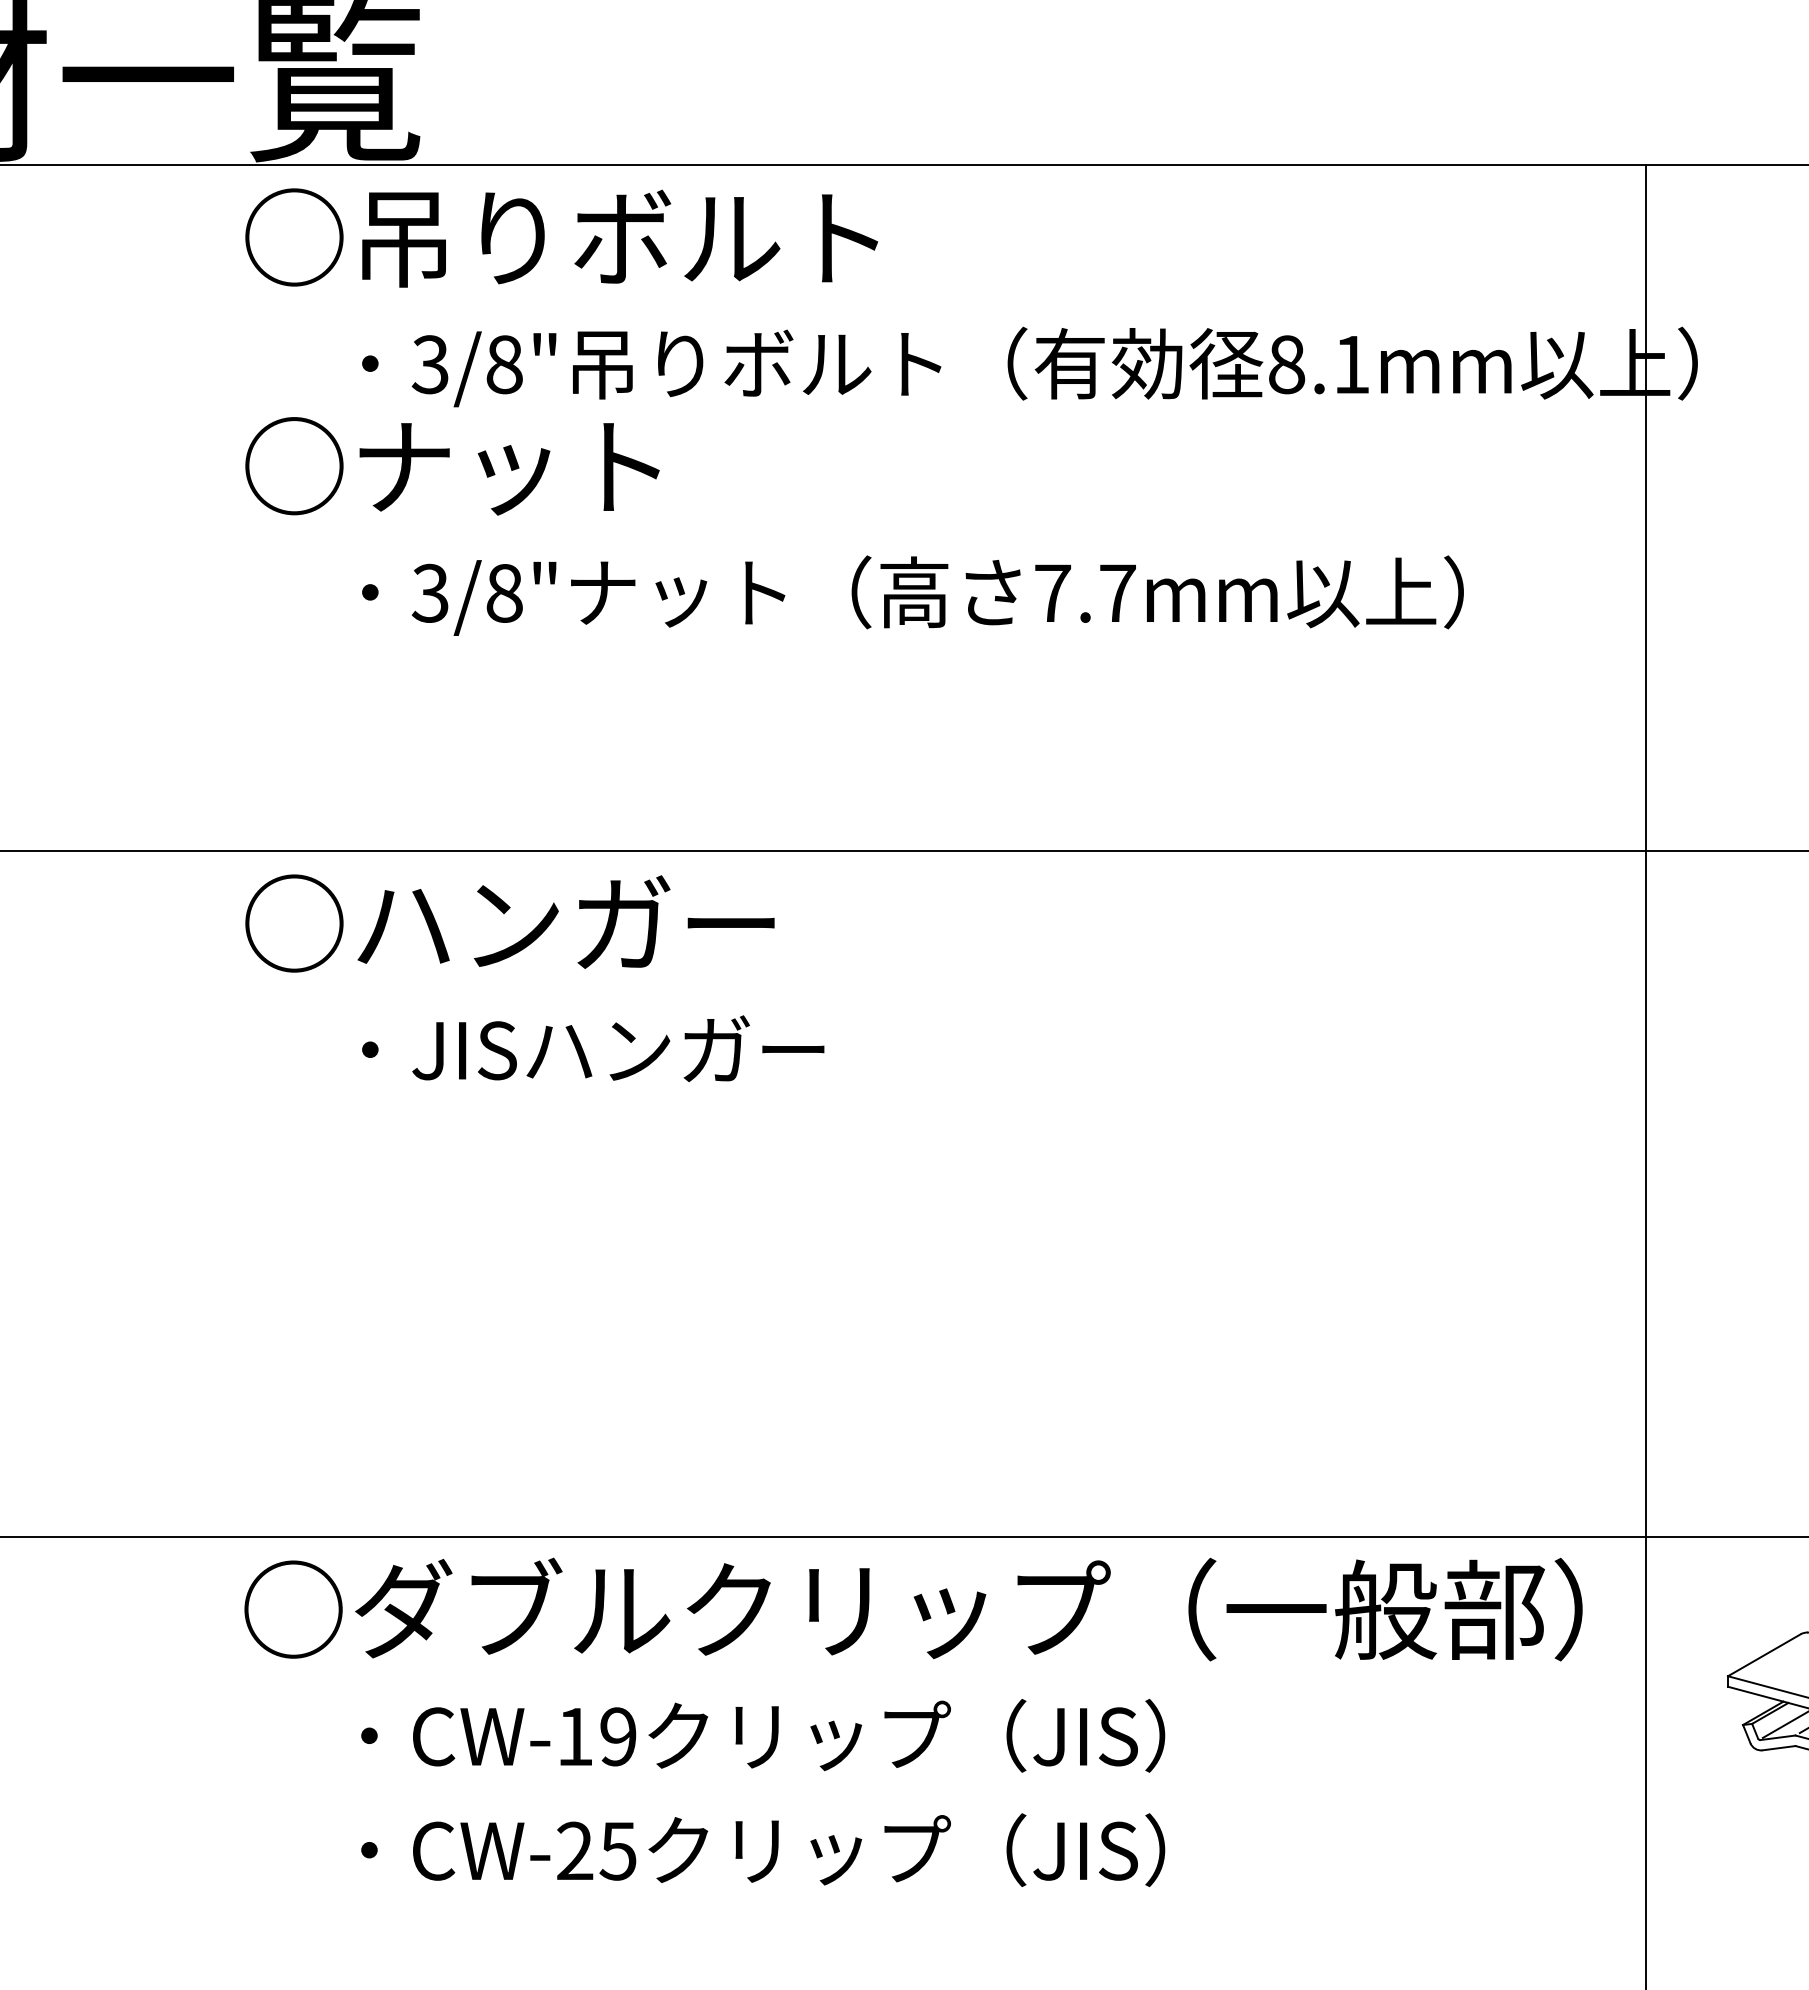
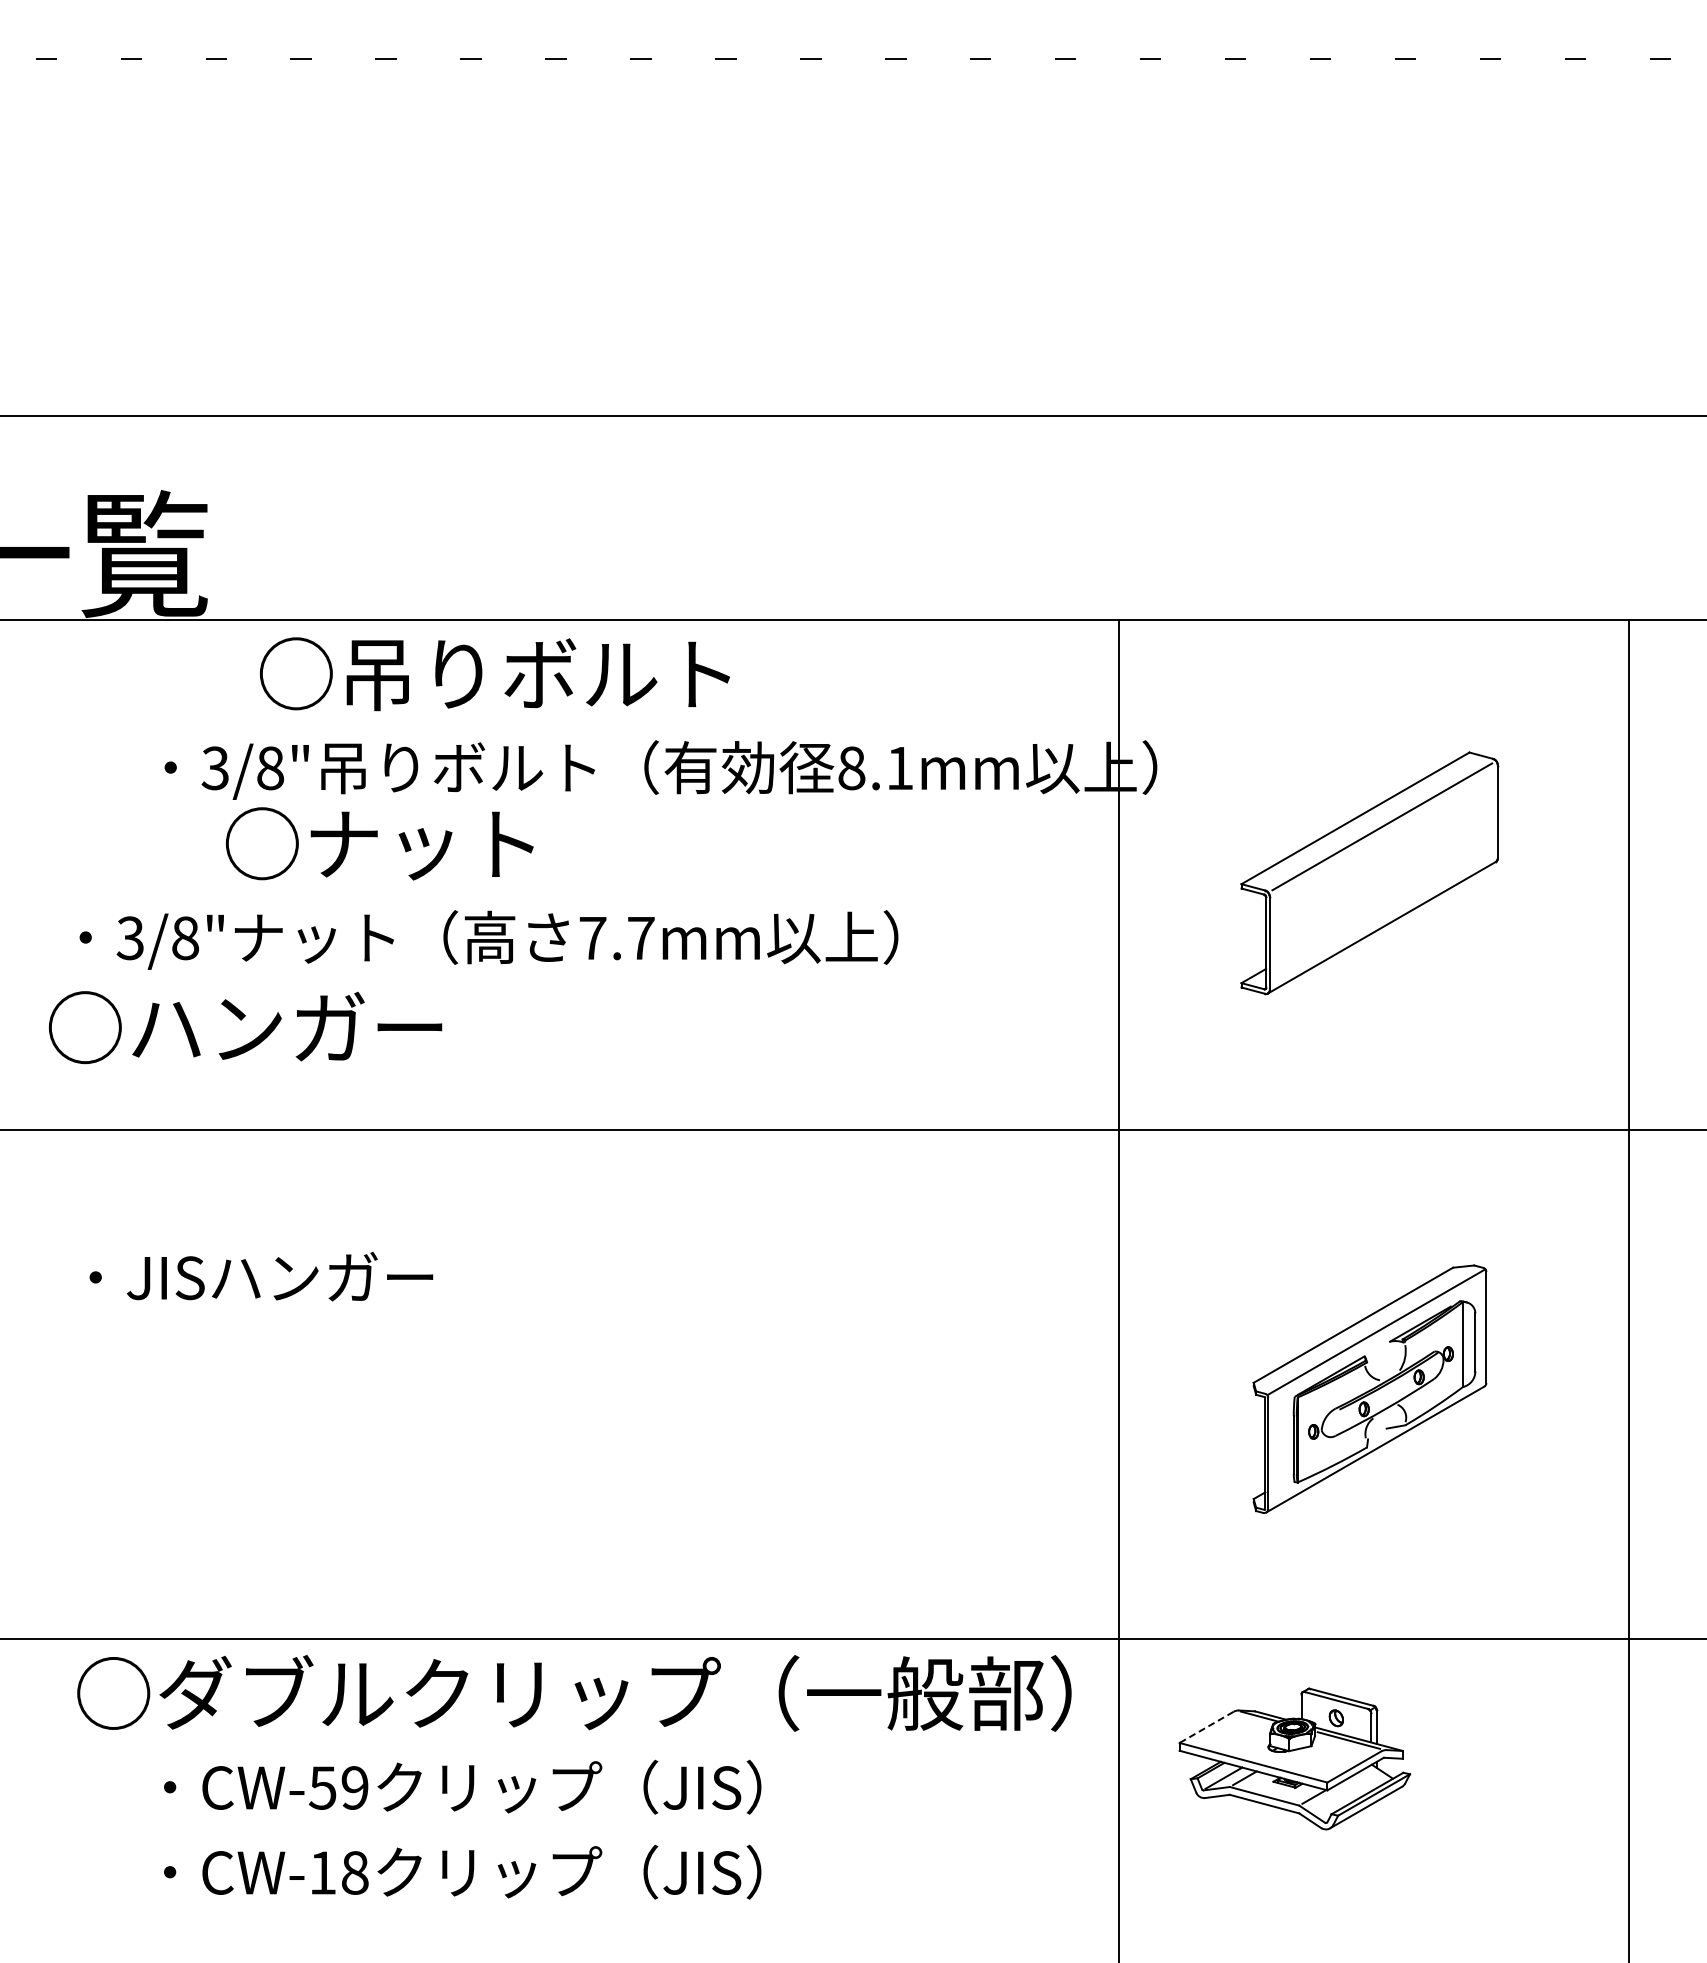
text: (561, 238) -> (494, 674), moved
text: (452, 465) -> (379, 843), moved
text: (912, 595) -> (488, 939), moved
text: (509, 923) -> (245, 1027), moved
text: (593, 1048) -> (261, 1276), moved
line: (1764, 1655) -> (1206, 1727), solid -> dashed
text: (574, 1736) -> (322, 1787), CW-19 -> CW-59
text: (596, 1850) -> (338, 1872), CW-25 -> CW-18

